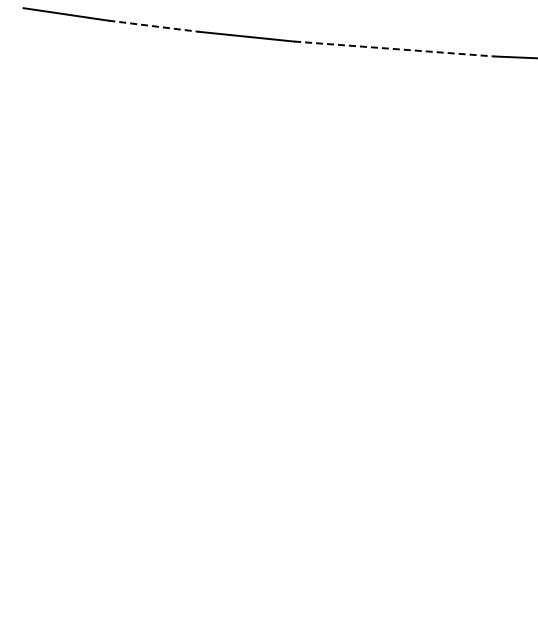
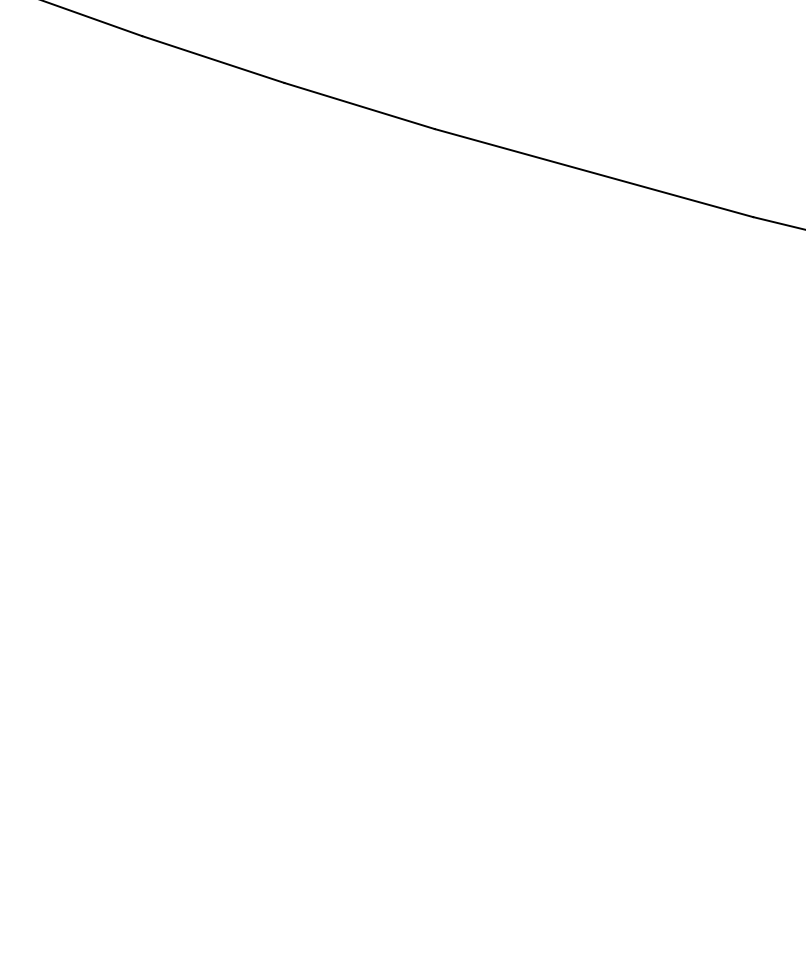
line: (153, 26) -> (213, 59), dashed -> solid
line: (394, 49) -> (594, 173), dashed -> solid

